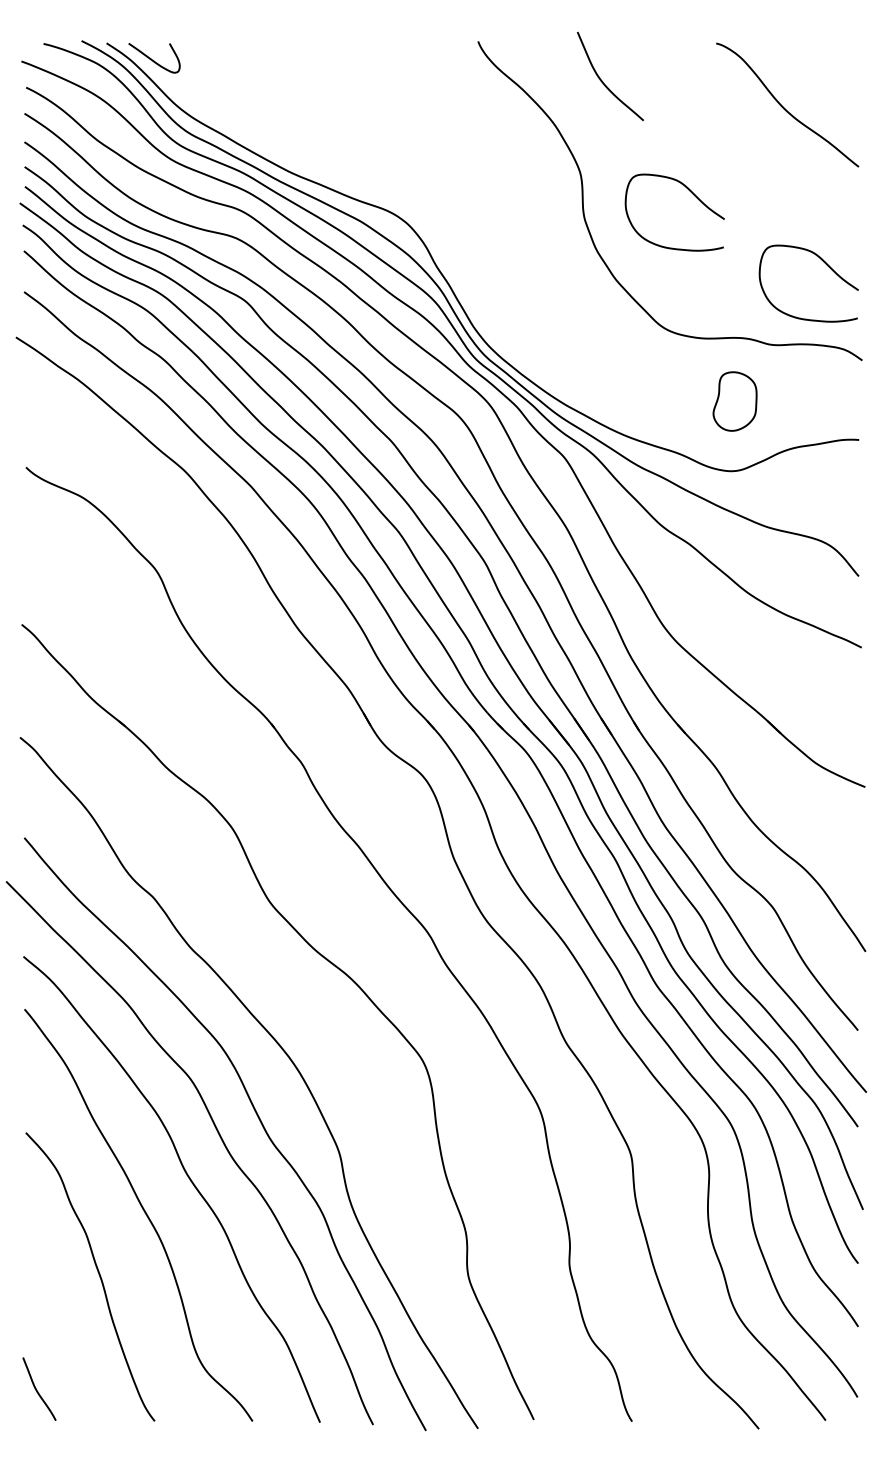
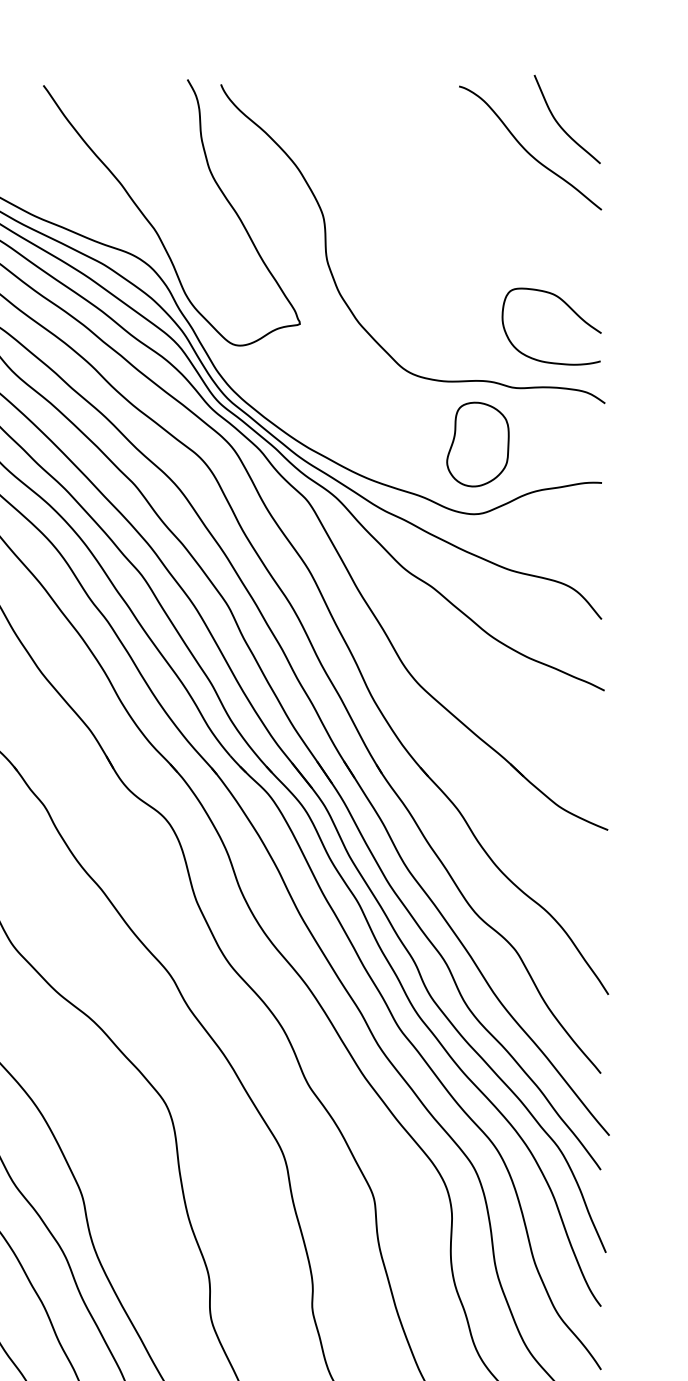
curve: (603, 81) -> (560, 124), moved
curve: (409, 181) -> (152, 224), added
curve: (692, 194) -> (435, 237), removed
part: (734, 401) -> (477, 444), size x1.43

